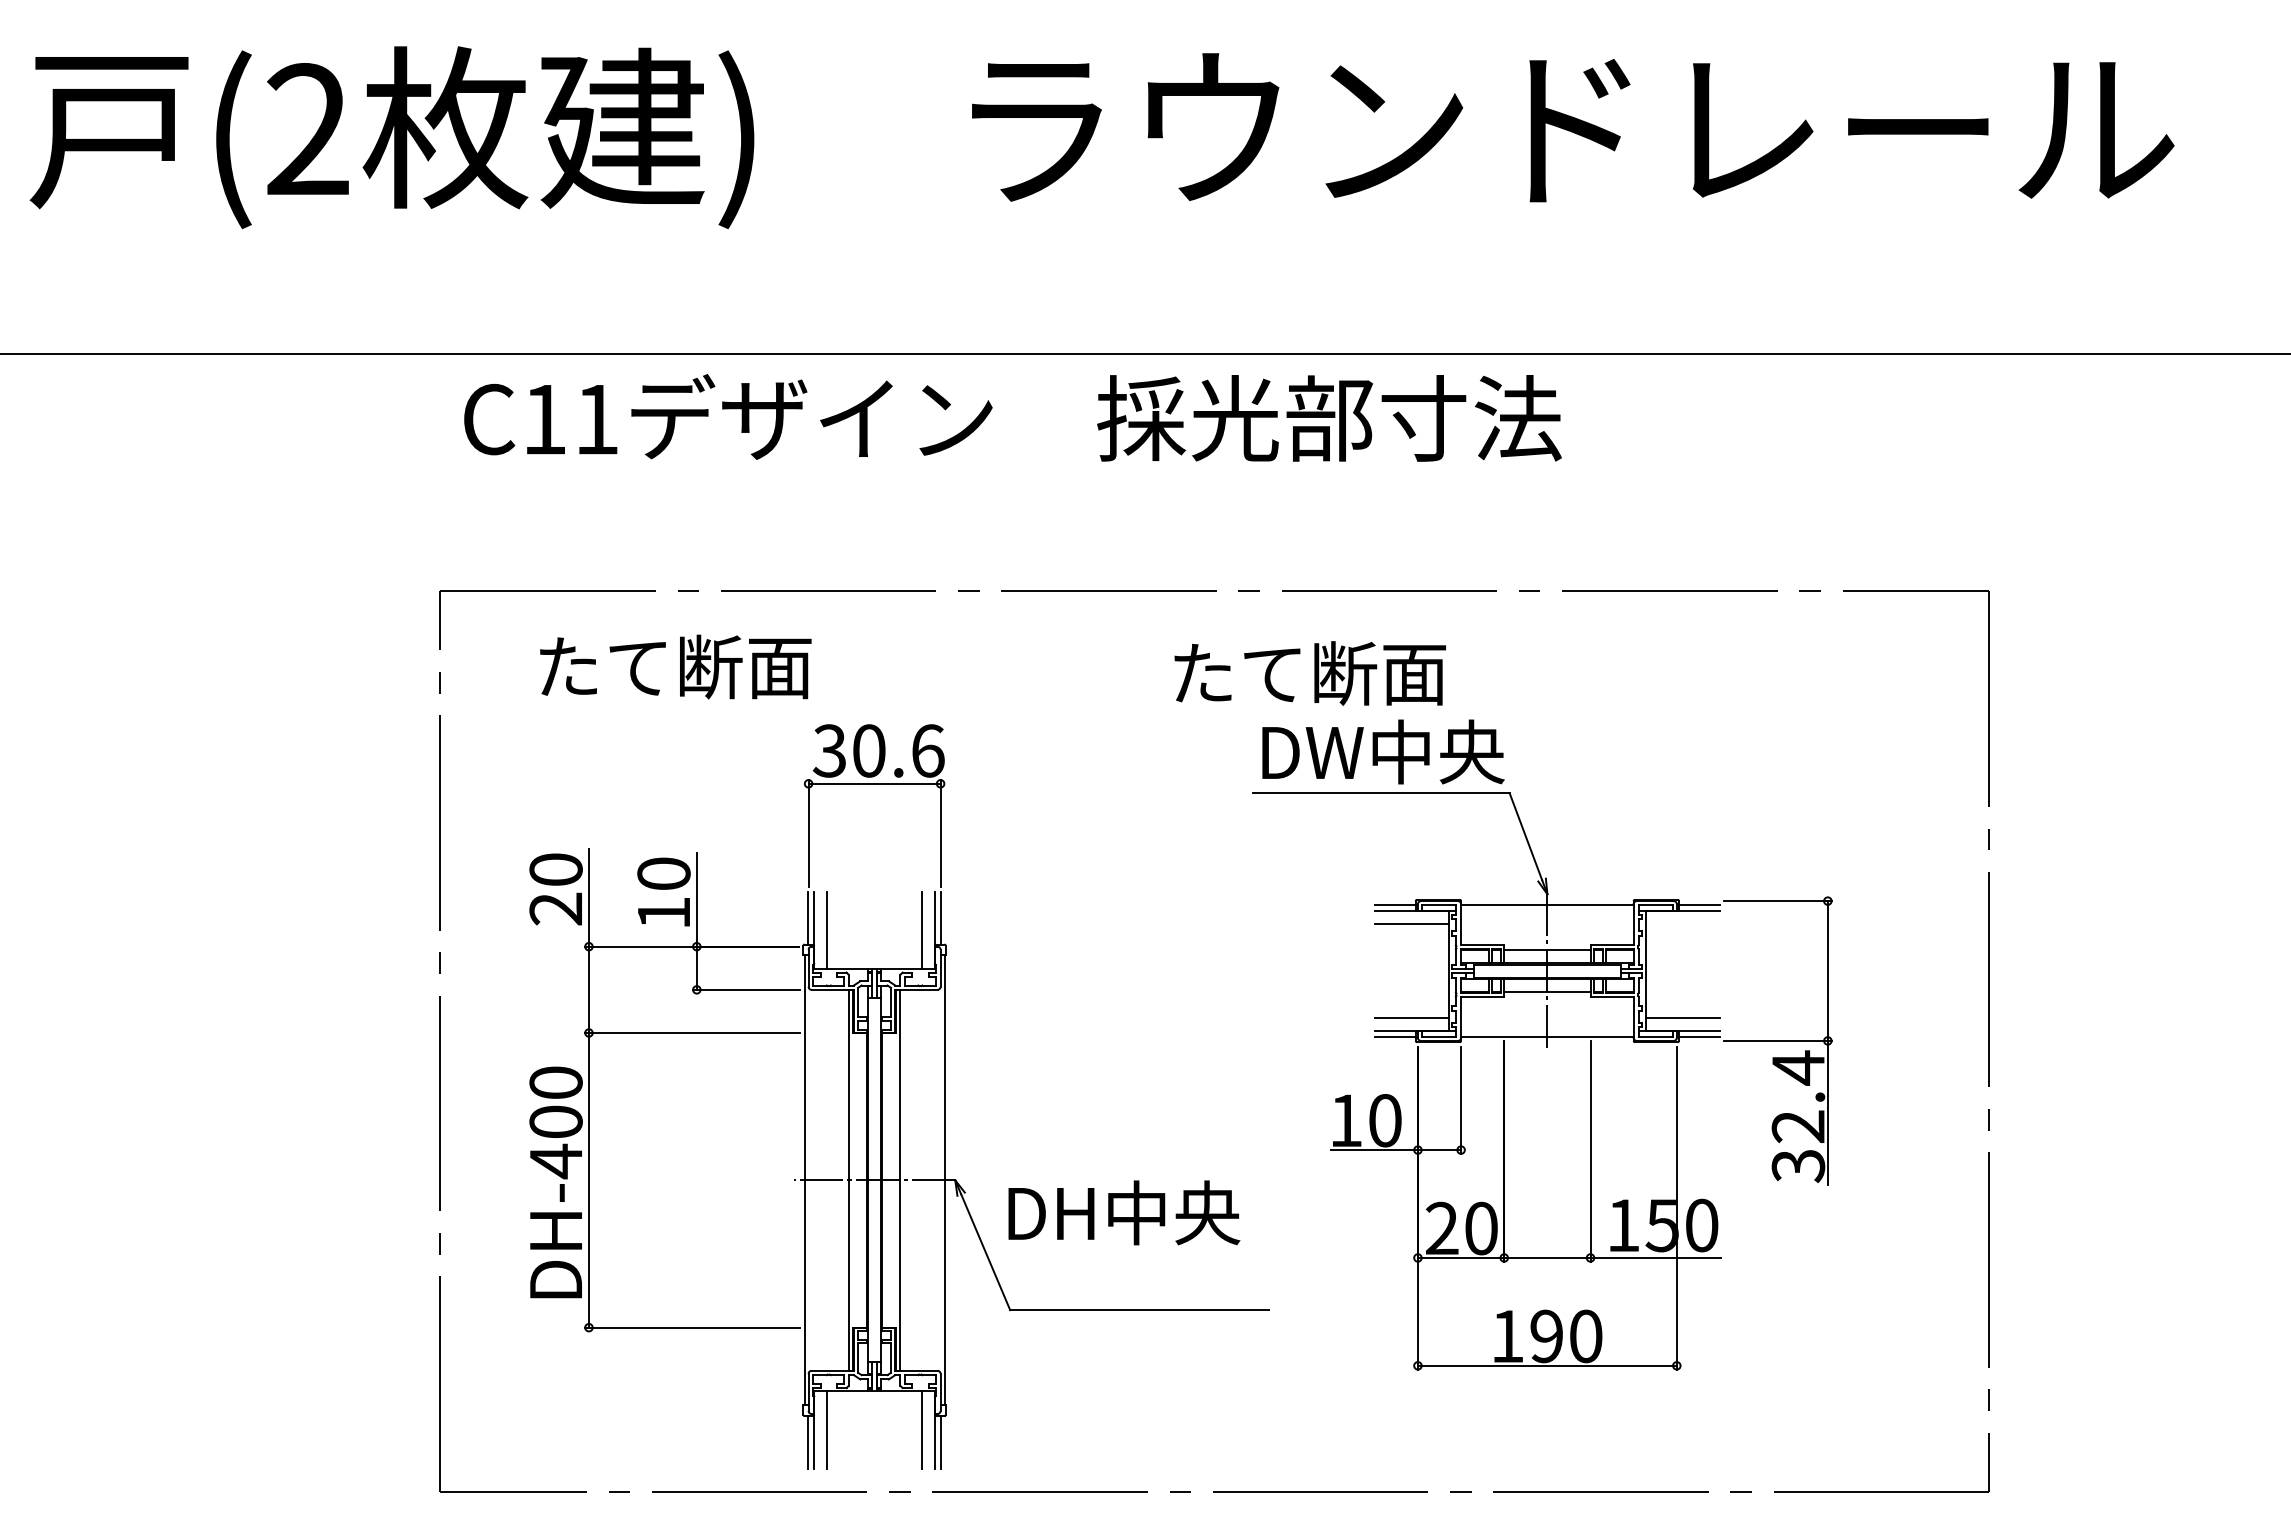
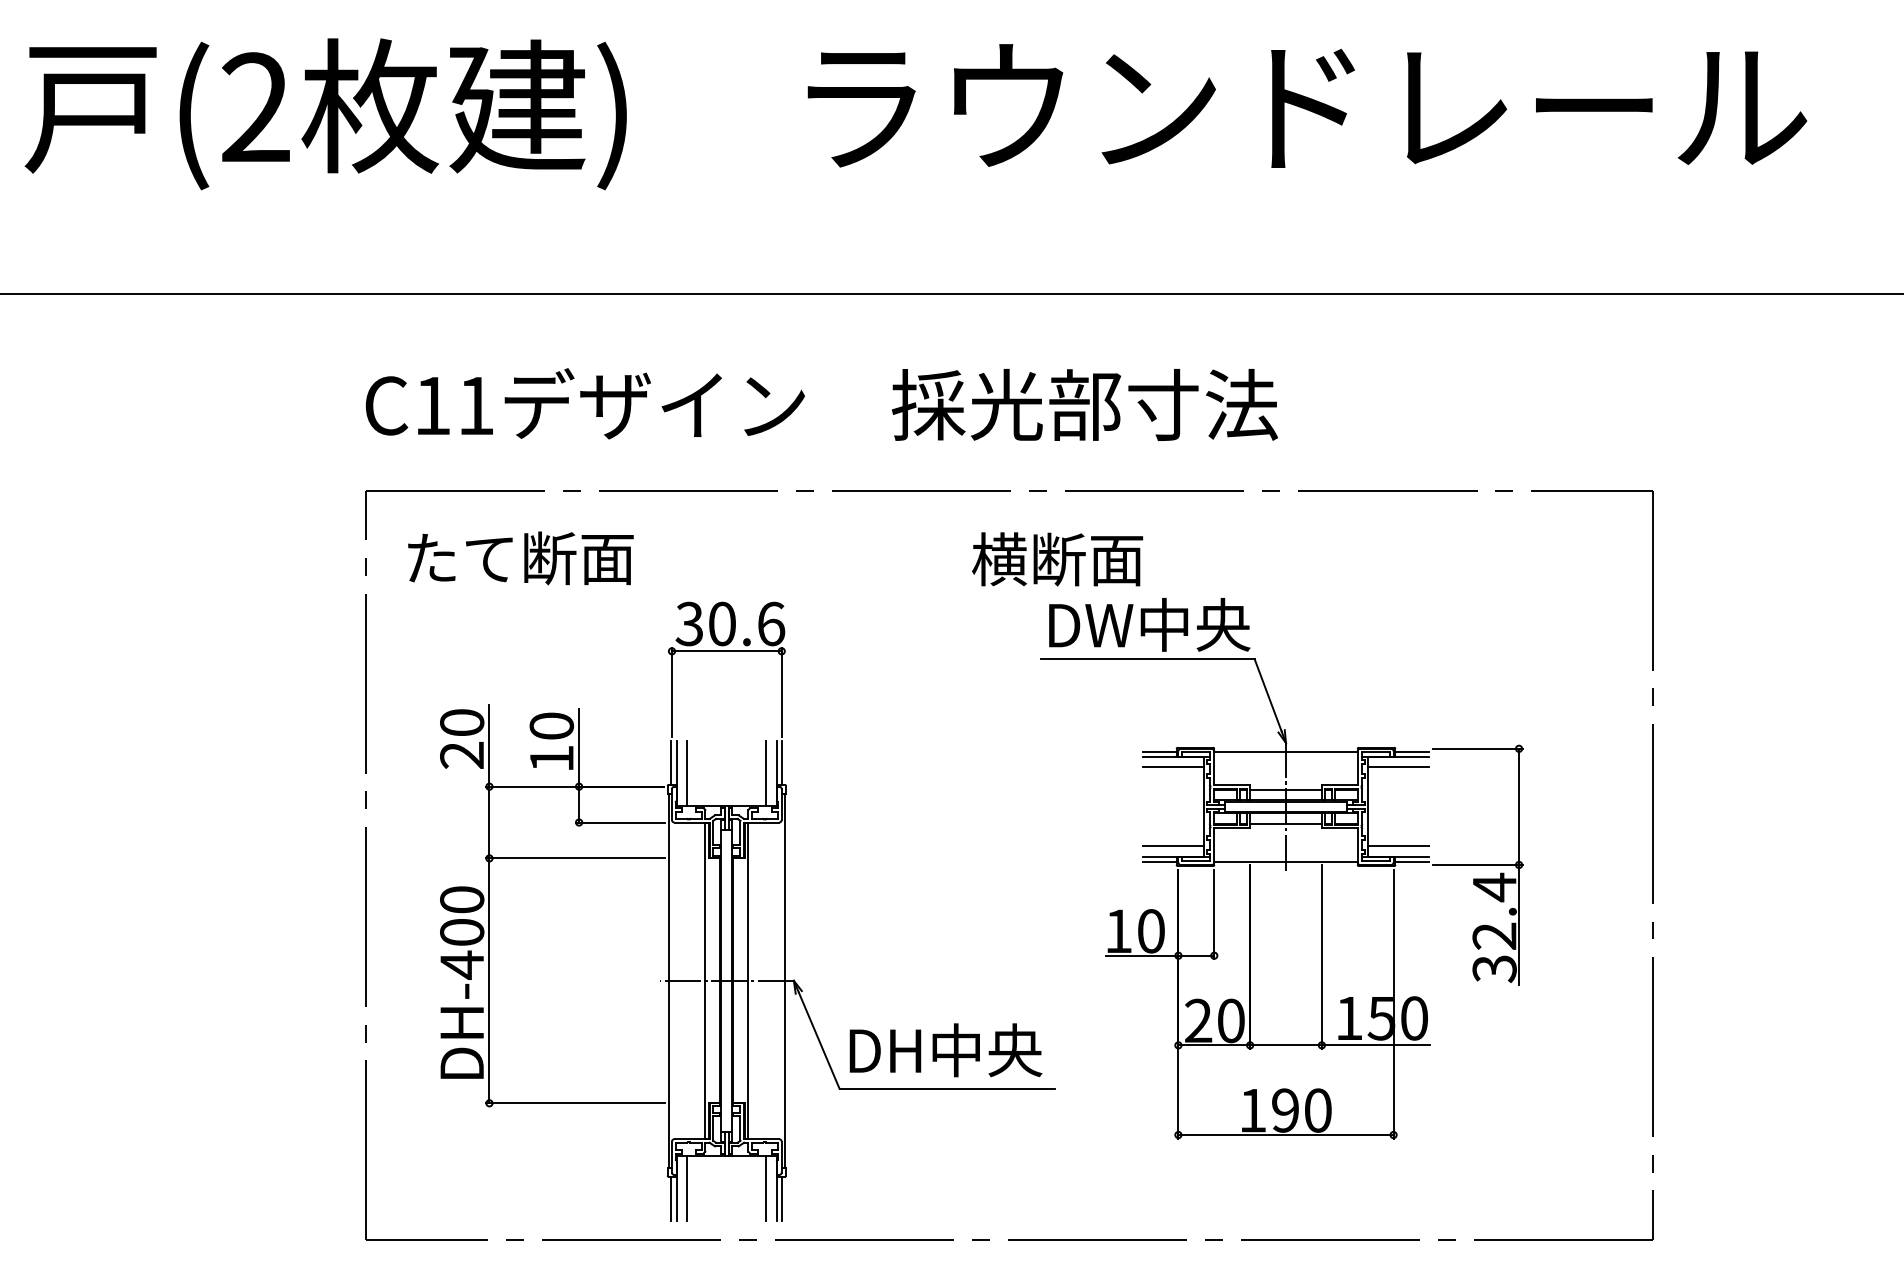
text: (1012, 417) -> (821, 404), moved
text: (675, 666) -> (520, 557), moved
text: (1307, 672) -> (1086, 558), たて断面 -> 横断面
line: (1682, 923) -> (1398, 767), added
text: (1124, 1212) -> (946, 1049), moved

